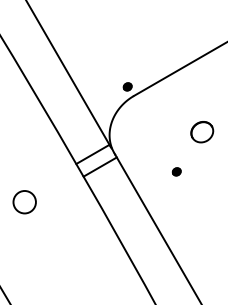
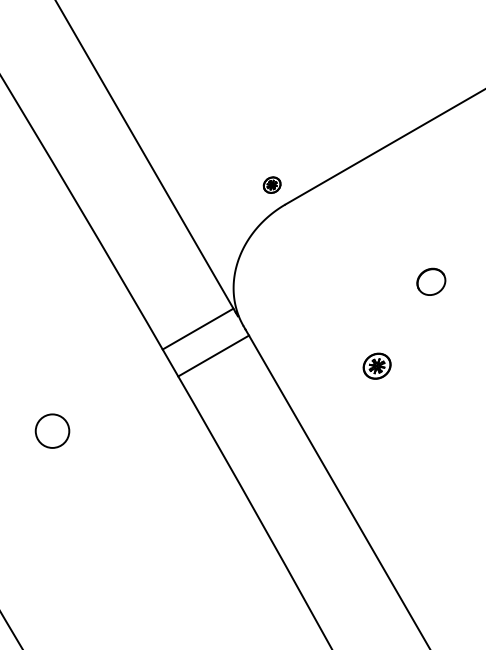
part: (202, 132) -> (431, 282), size x0.6
part: (176, 171) -> (376, 365), size x1.6
circle: (24, 202) -> (52, 431), size x0.7

